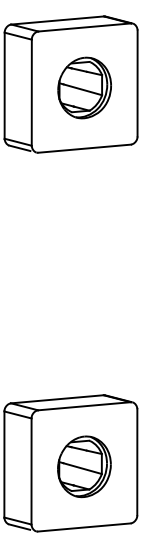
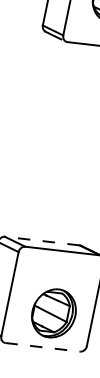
line: (56, 399) -> (41, 241), solid -> dashed
part: (84, 466) -> (54, 313), moved
line: (84, 527) -> (42, 347), solid -> dashed

